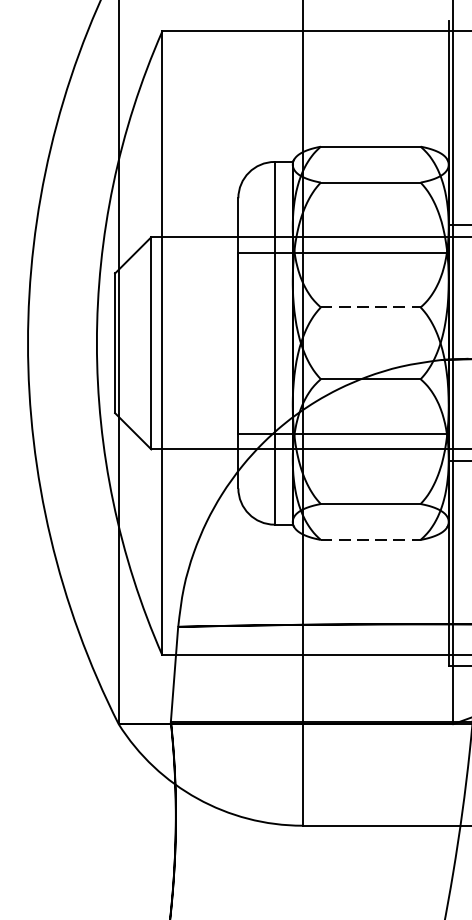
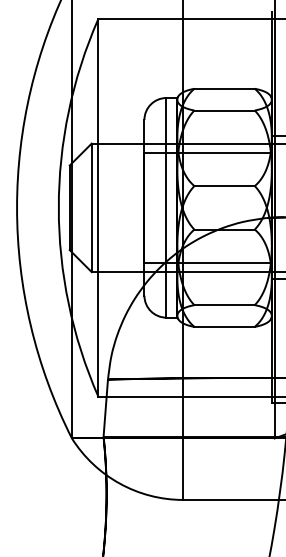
line: (372, 308) -> (225, 186), dashed -> solid
line: (372, 539) -> (225, 326), dashed -> solid

